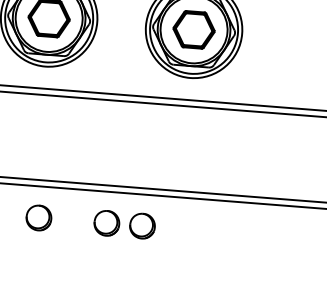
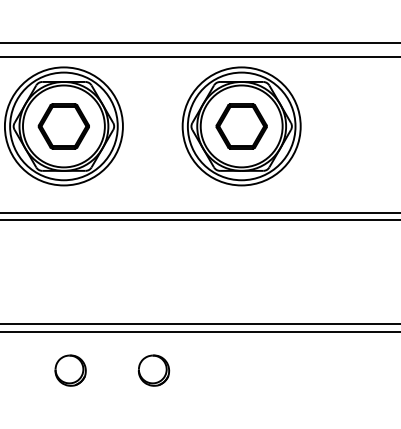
part: (142, 226) -> (197, 370), removed

